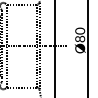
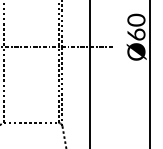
text: (79, 38) -> (135, 33), Ø80 -> Ø60

